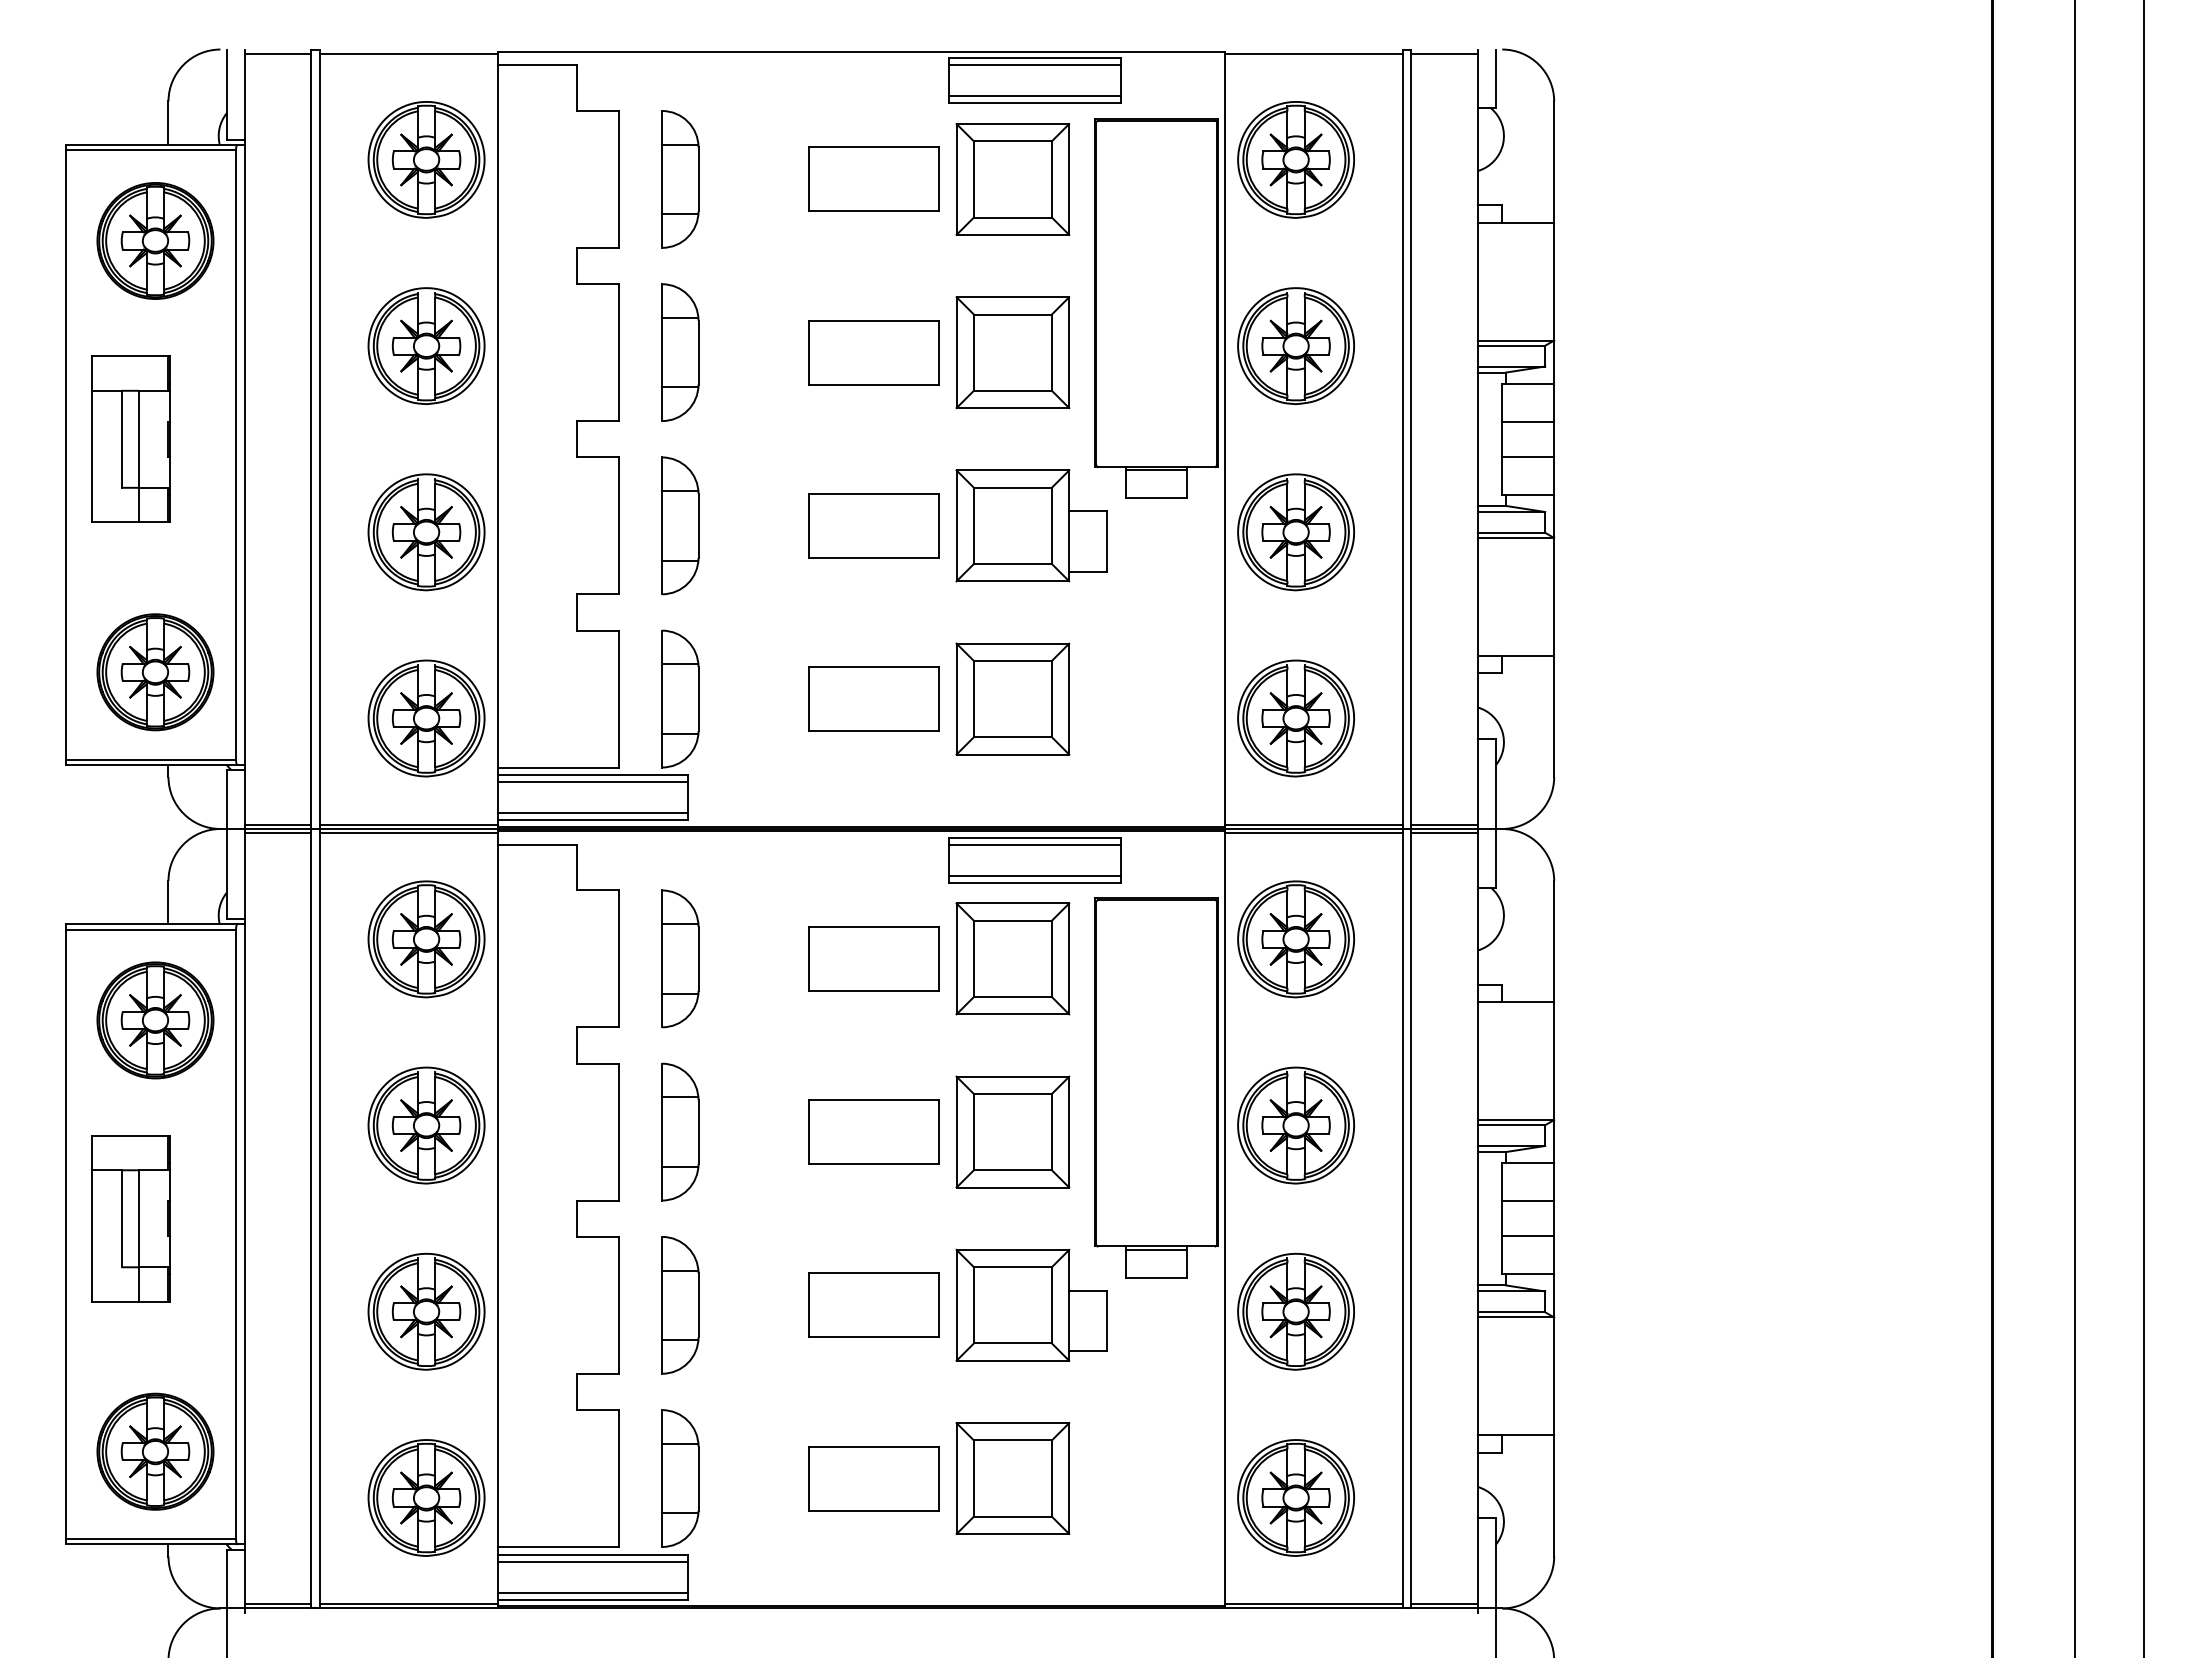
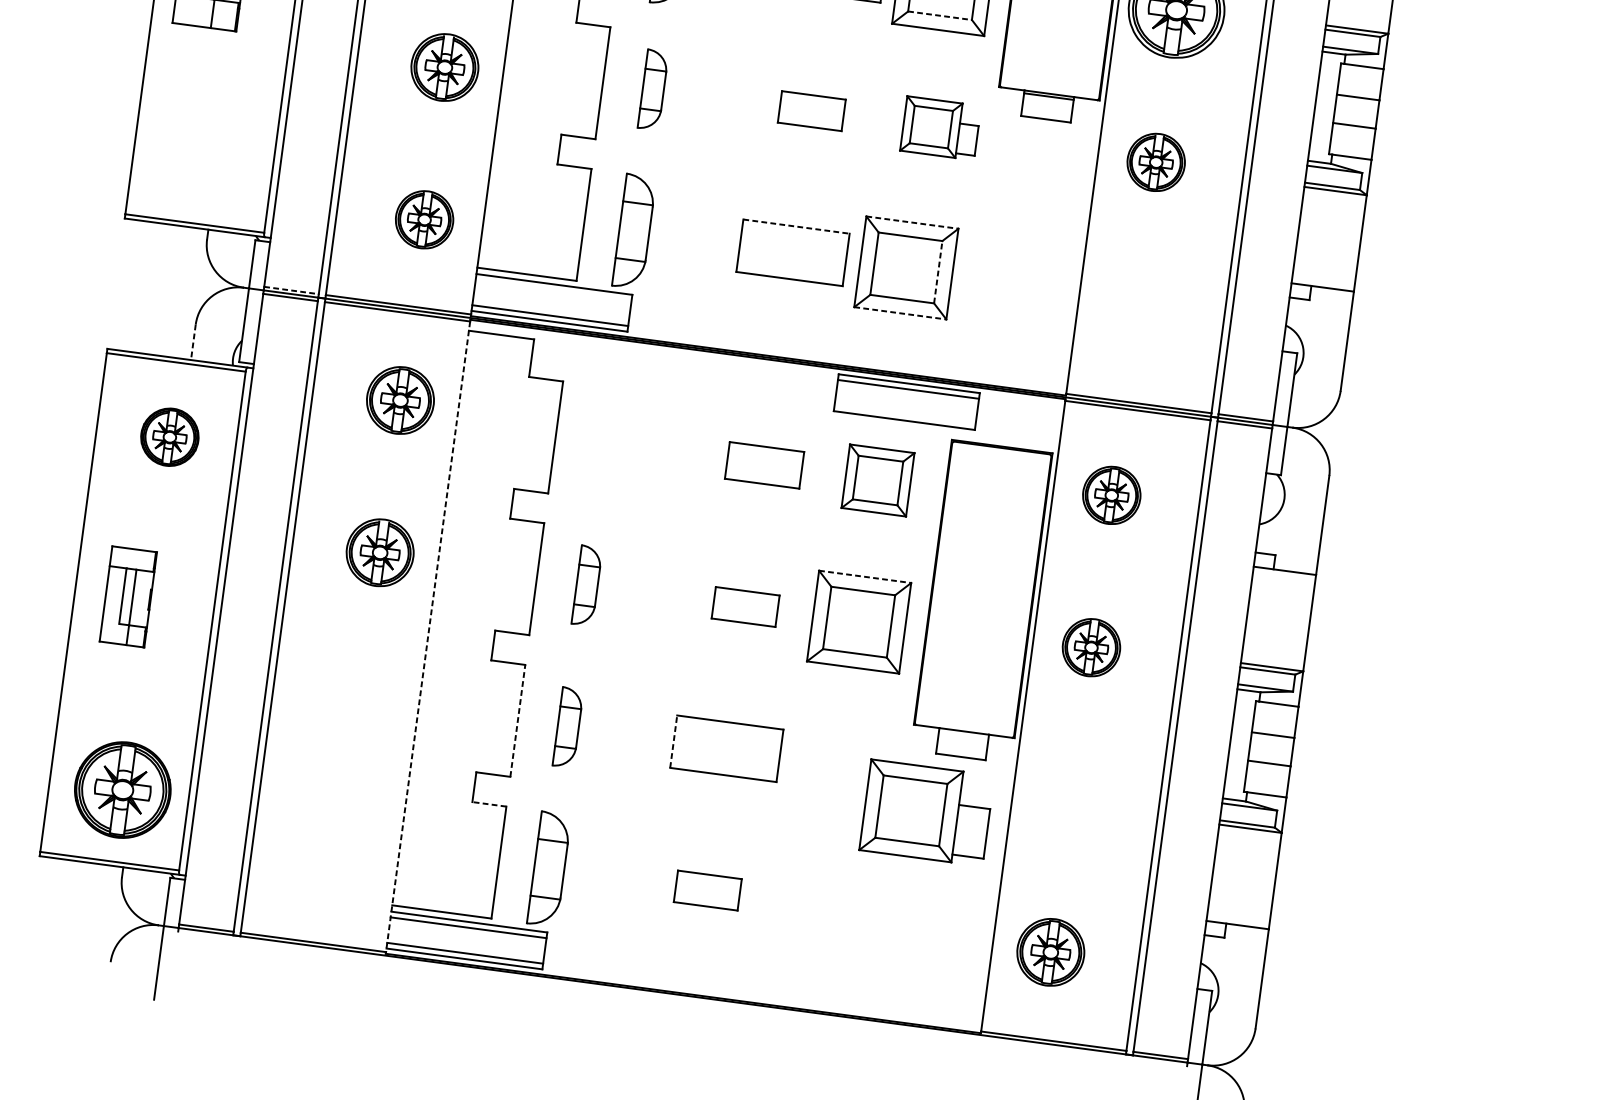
line: (1012, 390) -> (939, 15), solid -> dashed
part: (680, 525) -> (653, 89), size x0.7
part: (873, 525) -> (811, 110), size x0.6
part: (1031, 525) -> (940, 127), size x0.6
part: (426, 532) -> (444, 67), size x0.7
part: (1295, 532) -> (1155, 162), size x0.6
line: (1013, 643) -> (912, 222), solid -> dashed
line: (874, 667) -> (796, 227), solid -> dashed
part: (155, 672) -> (207, 152), removed
line: (1051, 698) -> (938, 271), solid -> dashed
part: (426, 718) -> (424, 219), size x0.6
part: (1295, 718) -> (1135, 314), removed
line: (1013, 754) -> (900, 313), solid -> dashed
line: (592, 782) -> (553, 290), removed
line: (278, 824) -> (291, 290), solid -> dashed
line: (1034, 875) -> (904, 414), removed
line: (168, 902) -> (193, 342), solid -> dashed
part: (426, 939) -> (400, 400), size x0.7
part: (1295, 939) -> (1111, 495), size x0.6
part: (680, 958) -> (606, 443), removed
part: (873, 958) -> (764, 464), size x0.7
part: (1012, 958) -> (877, 480), size x0.7
part: (155, 1020) -> (169, 437), size x0.6
line: (1013, 1076) -> (865, 576), solid -> dashed
part: (426, 1125) -> (380, 552), size x0.7
part: (1295, 1125) -> (1091, 647), size x0.6
part: (680, 1131) -> (587, 585), size x0.7
part: (873, 1131) -> (745, 606), size x0.6
part: (130, 1218) -> (127, 596), size x0.7
line: (497, 1219) -> (427, 637), solid -> dashed
line: (1156, 1249) -> (963, 733), removed
line: (618, 1304) -> (517, 720), solid -> dashed
line: (809, 1304) -> (673, 741), solid -> dashed
part: (1031, 1304) -> (926, 812), moved
part: (680, 1305) -> (568, 727), size x0.7
part: (426, 1311) -> (359, 704), removed
part: (1295, 1311) -> (1070, 799), removed
line: (598, 1410) -> (489, 804), solid -> dashed
part: (873, 1478) -> (707, 890), size x0.6
part: (1012, 1478) -> (820, 905), removed
part: (426, 1497) -> (339, 857), removed
part: (1295, 1497) -> (1050, 951), size x0.7

